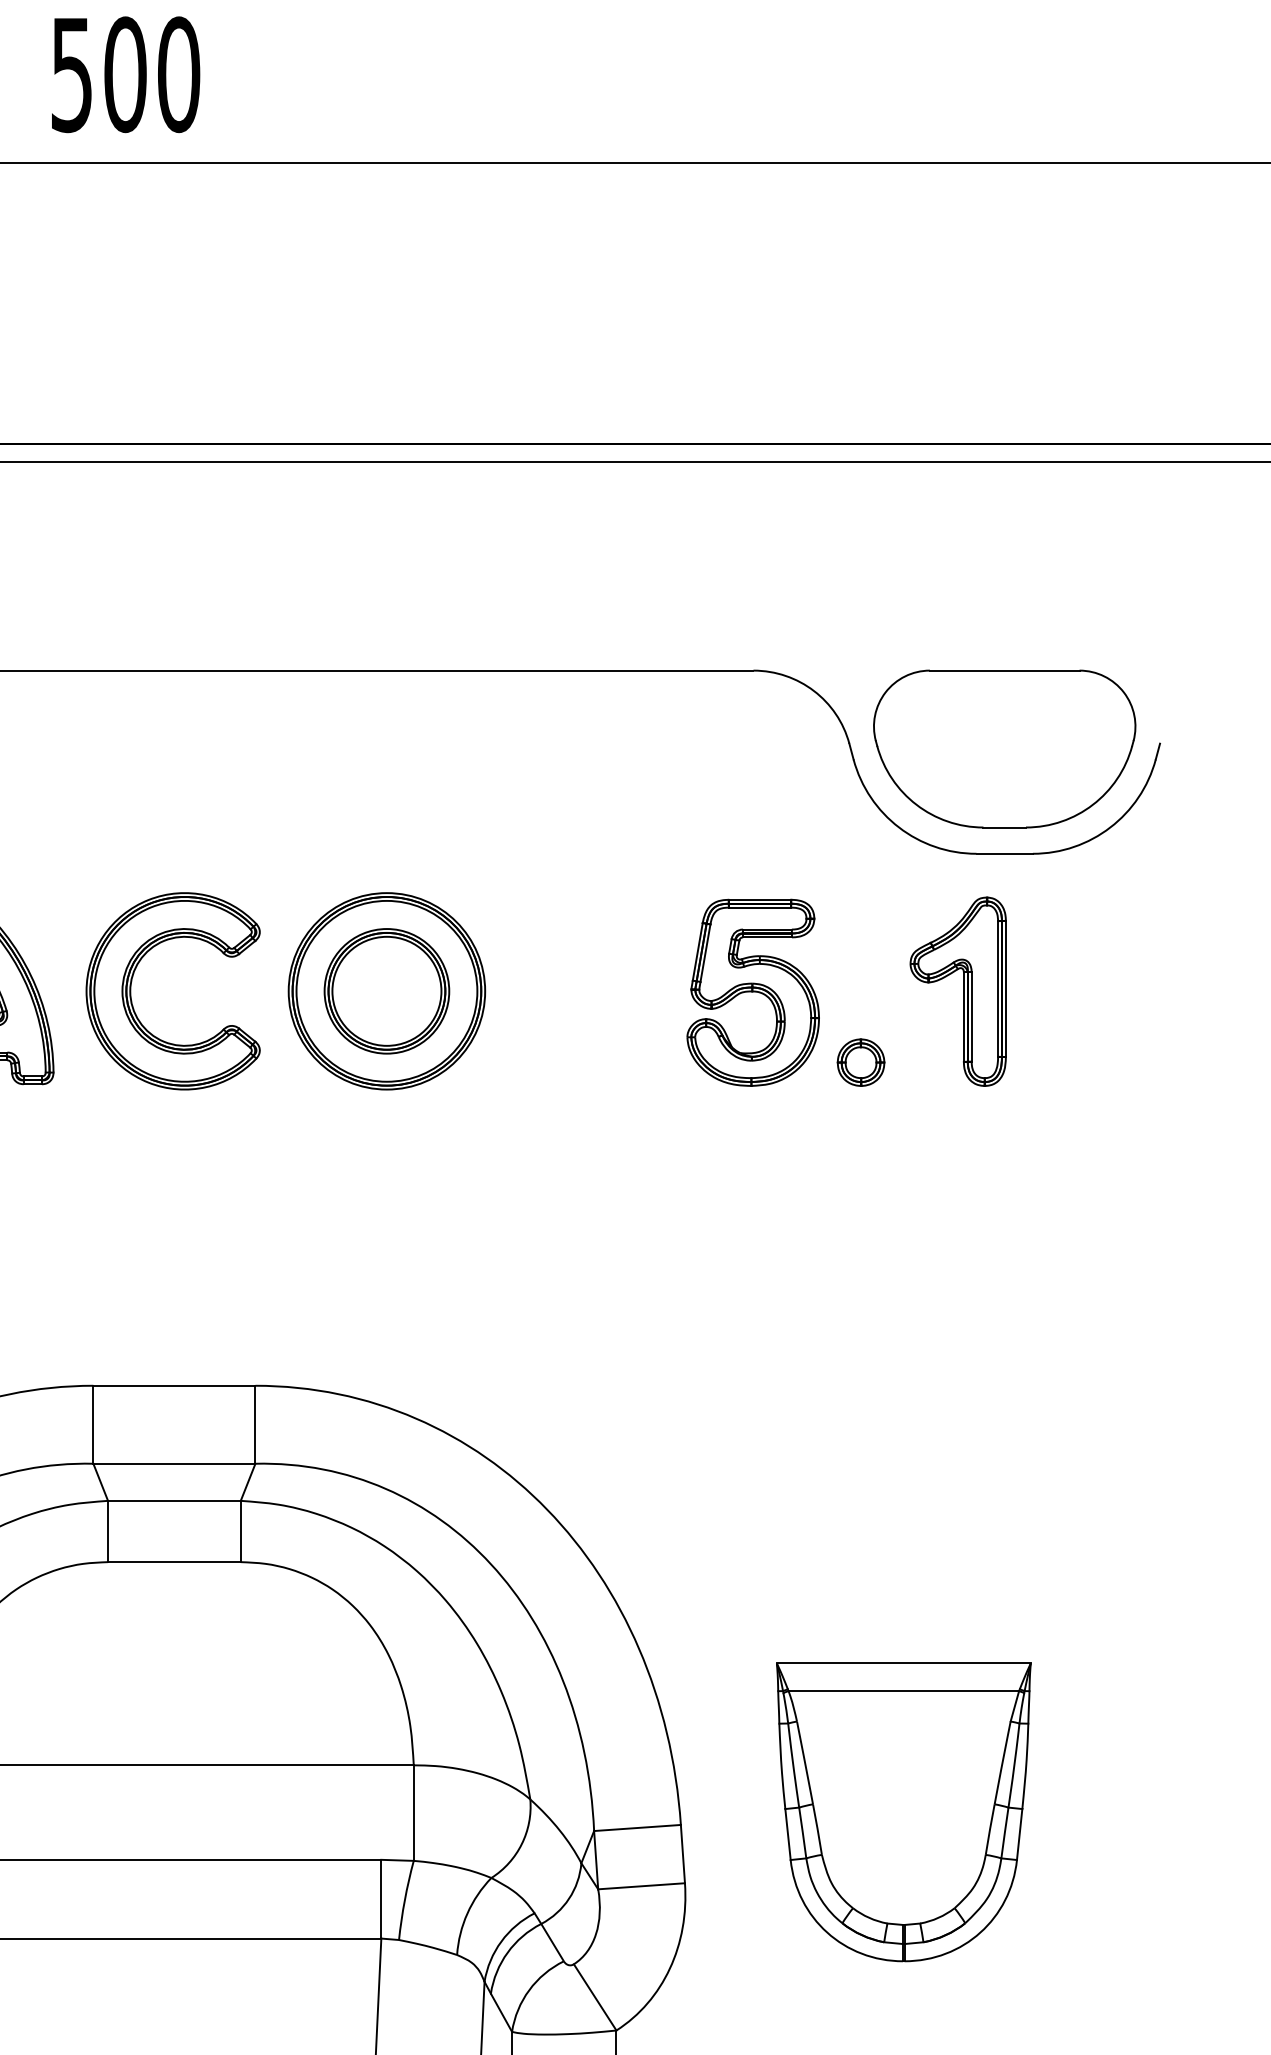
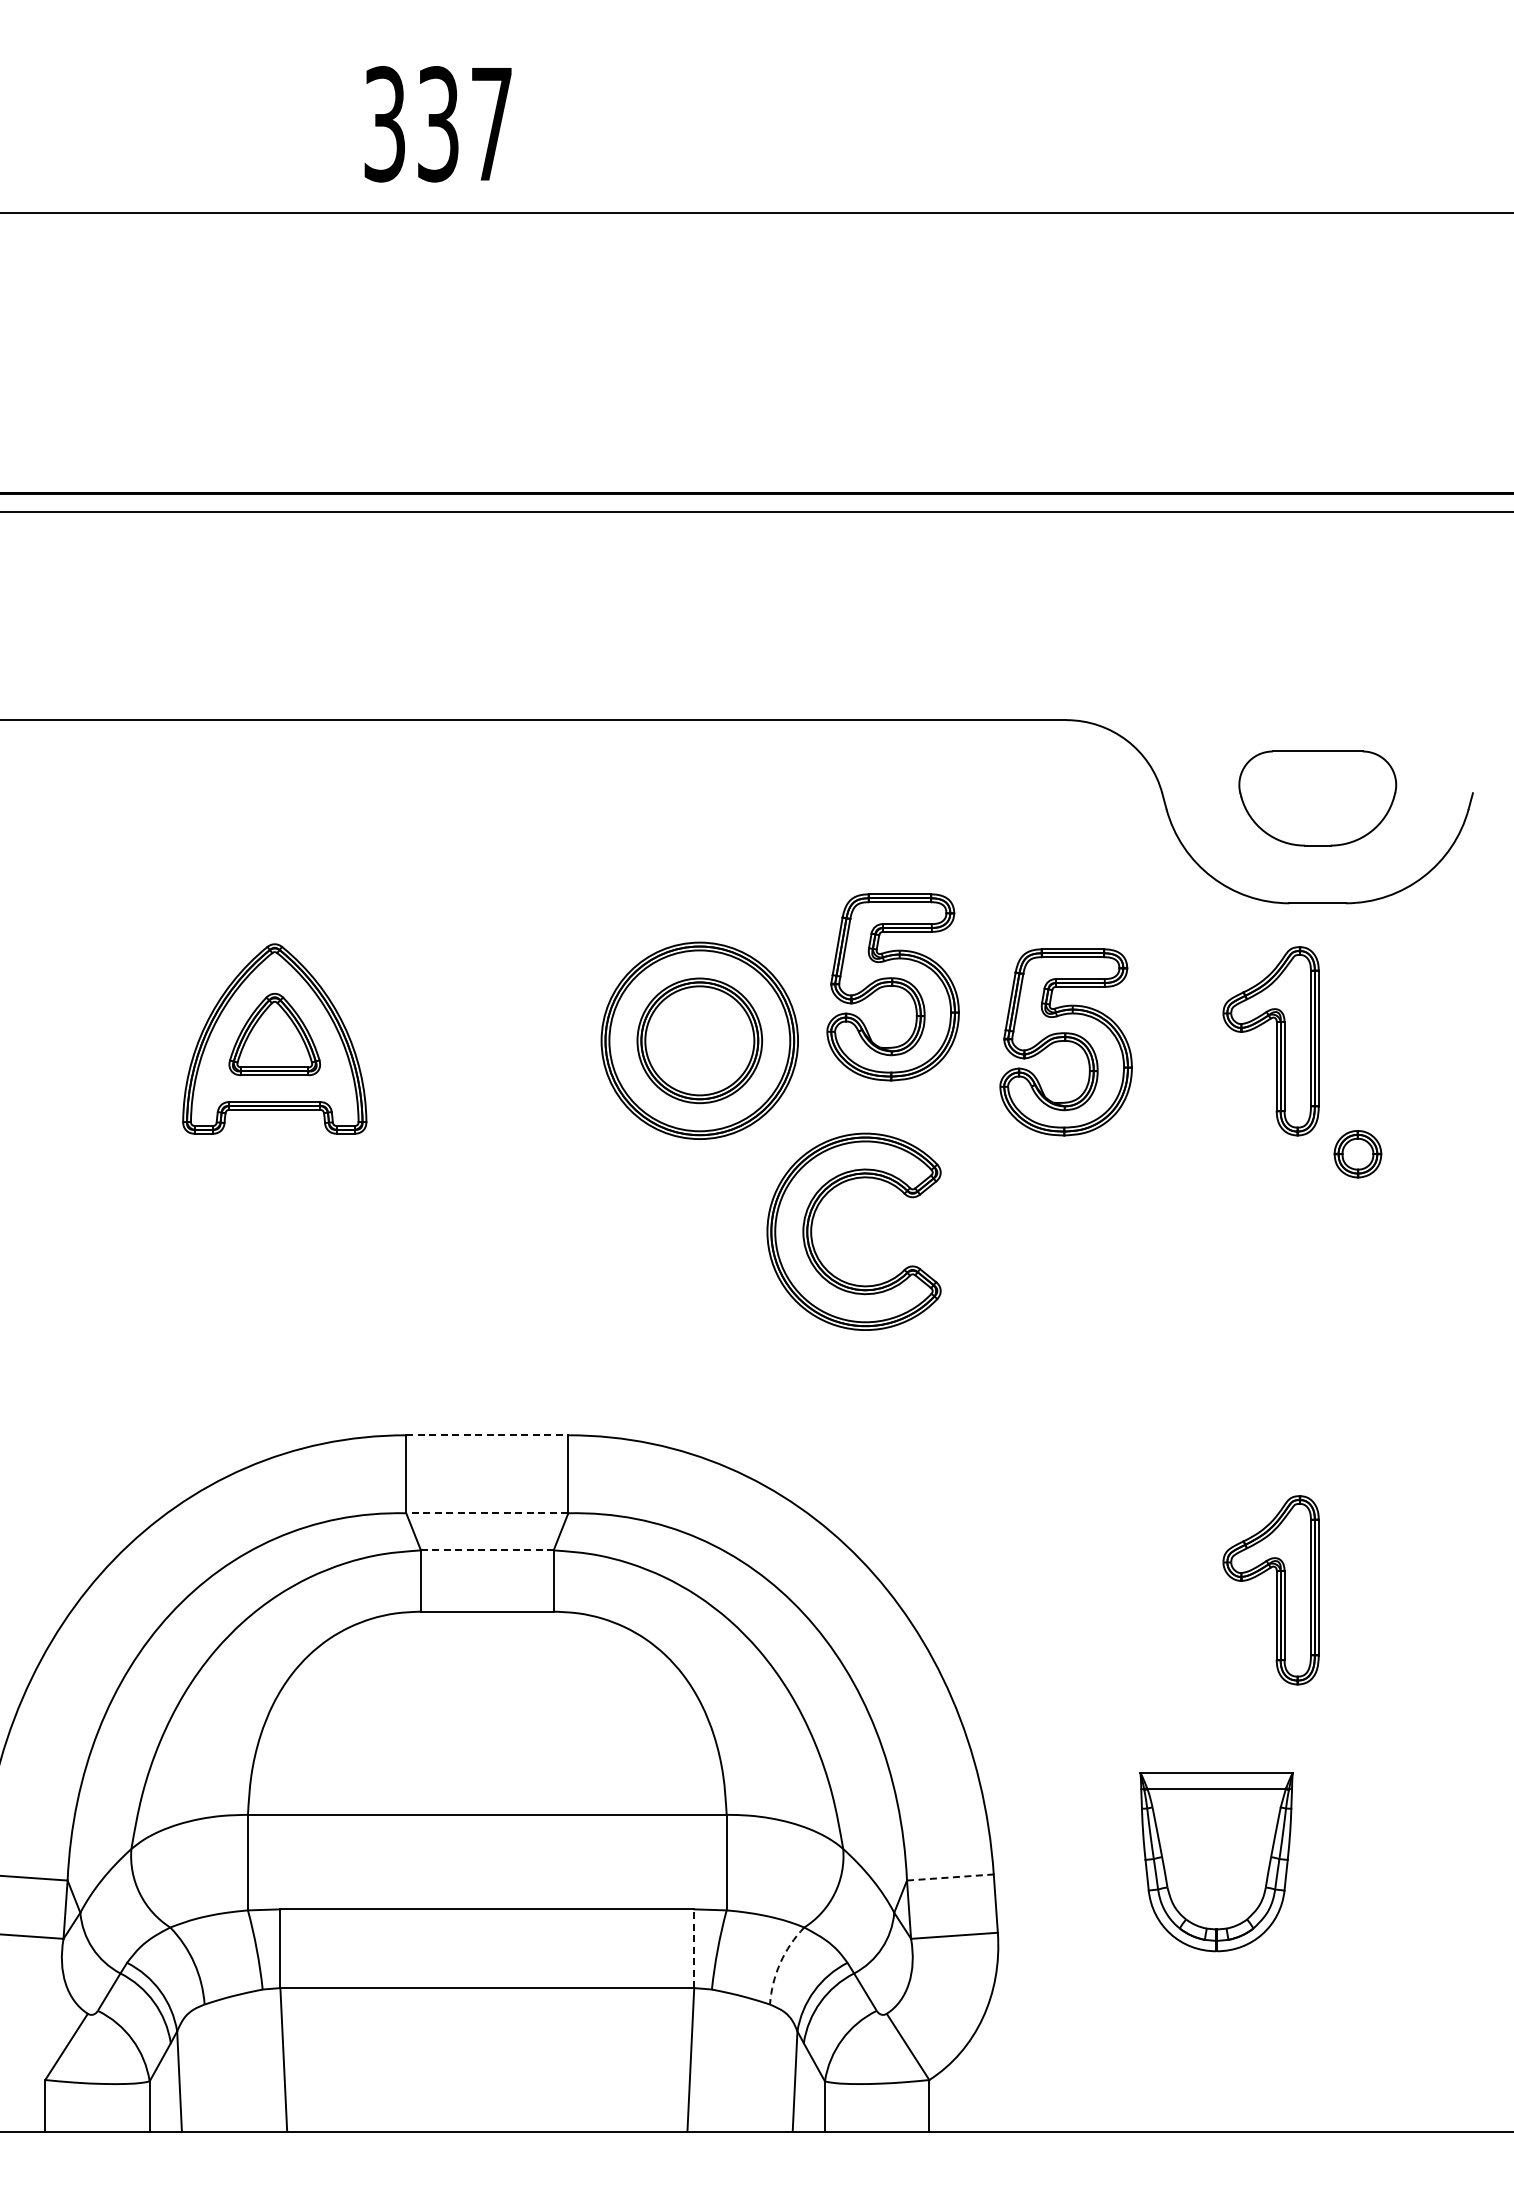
text: (125, 74) -> (438, 124), 500 -> 337
part: (1004, 748) -> (1317, 798), size x0.6
part: (579, 937) -> (892, 987), added
part: (131, 990) -> (812, 1231), moved
part: (860, 1062) -> (1357, 1154), moved
line: (174, 1385) -> (487, 1435), solid -> dashed
line: (173, 1463) -> (486, 1513), solid -> dashed
line: (174, 1500) -> (487, 1550), solid -> dashed
part: (957, 1540) -> (1270, 1590), added
part: (903, 1811) -> (1216, 1861), size x0.6
line: (637, 1827) -> (950, 1877), solid -> dashed
line: (381, 1898) -> (694, 1948), solid -> dashed
arc: (467, 1912) -> (780, 1962), solid -> dashed

